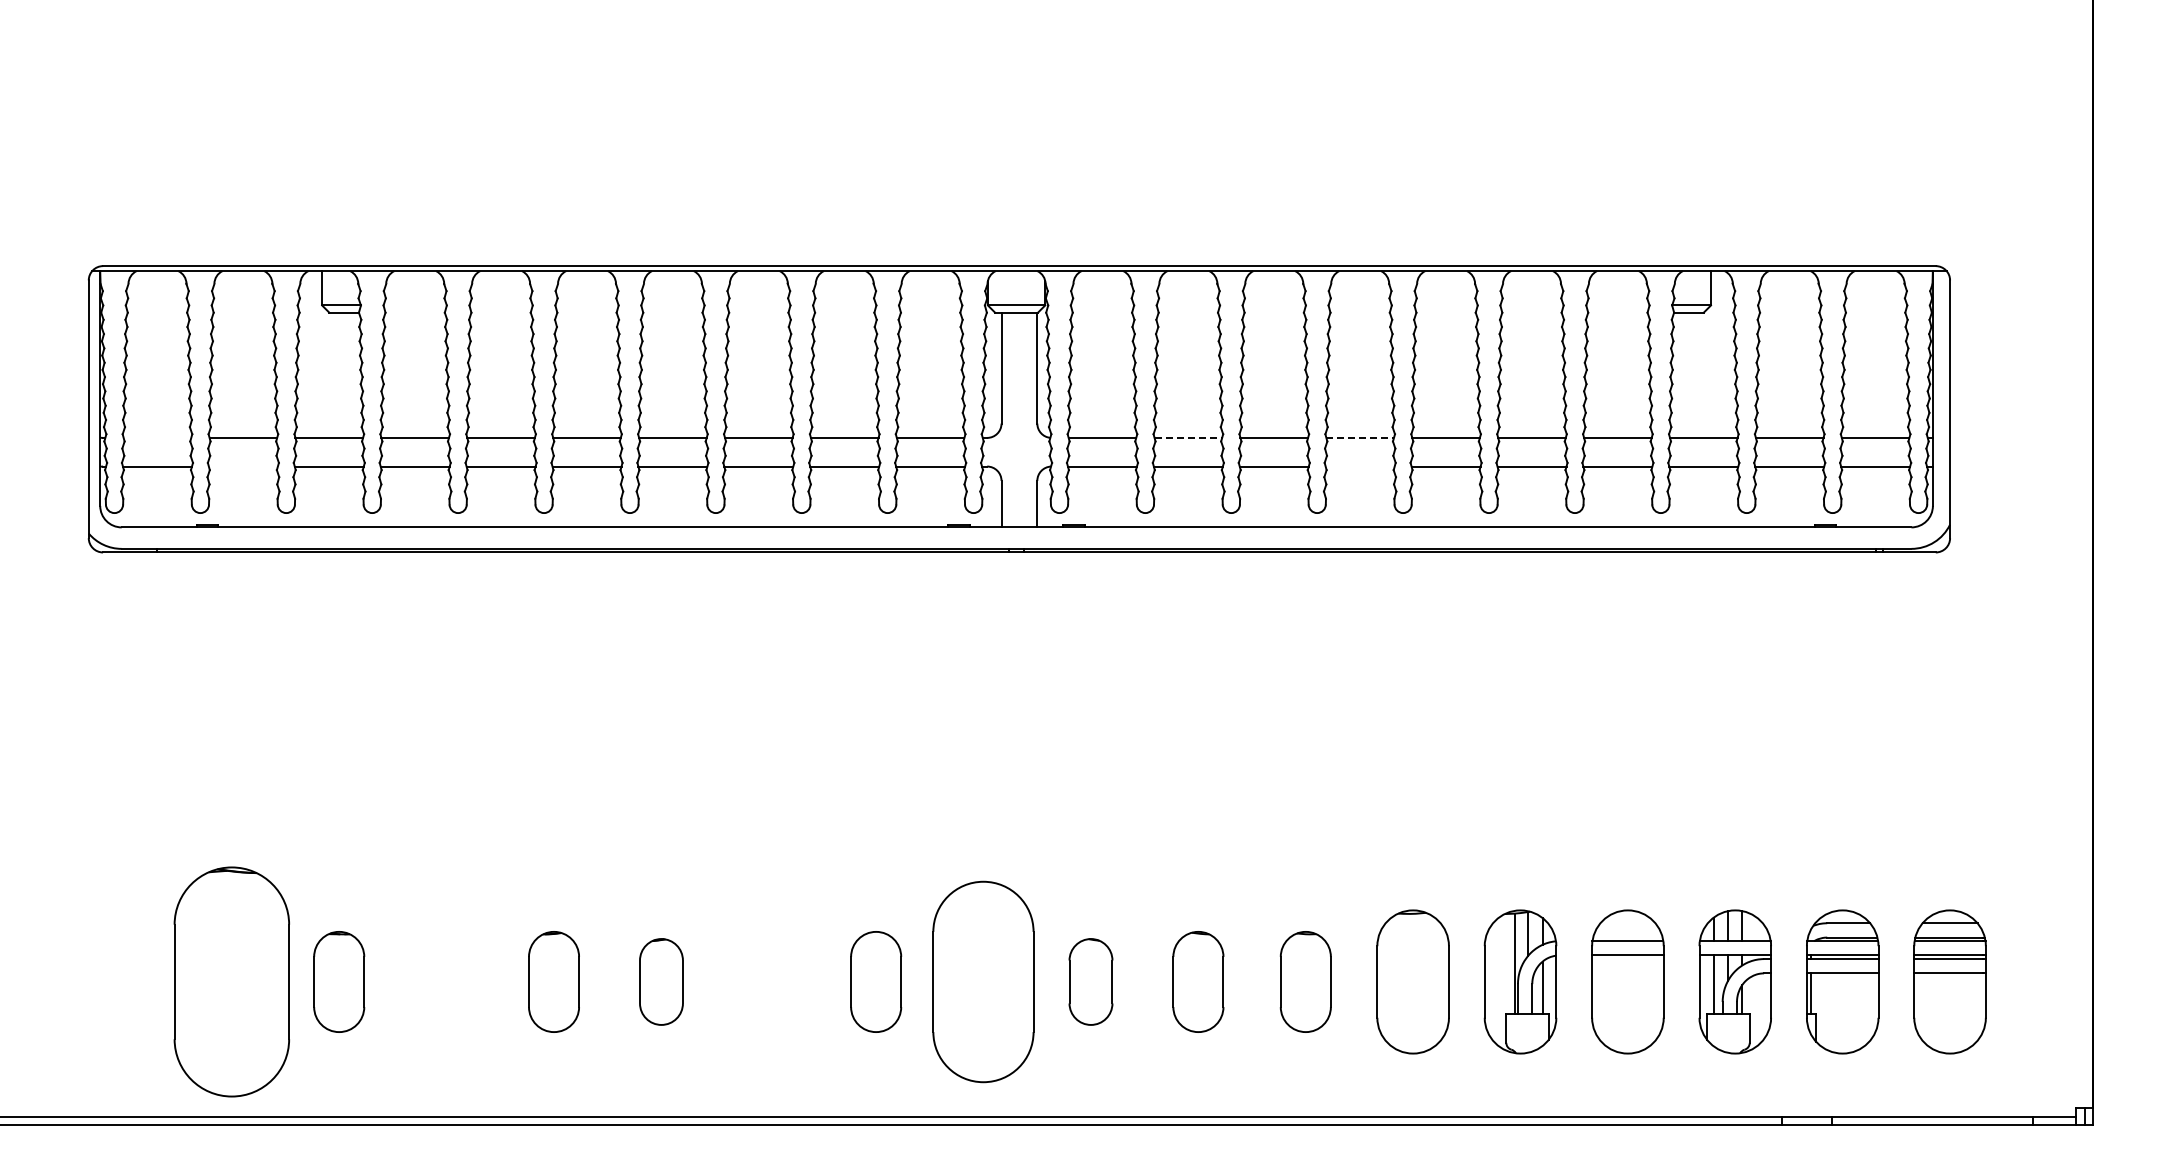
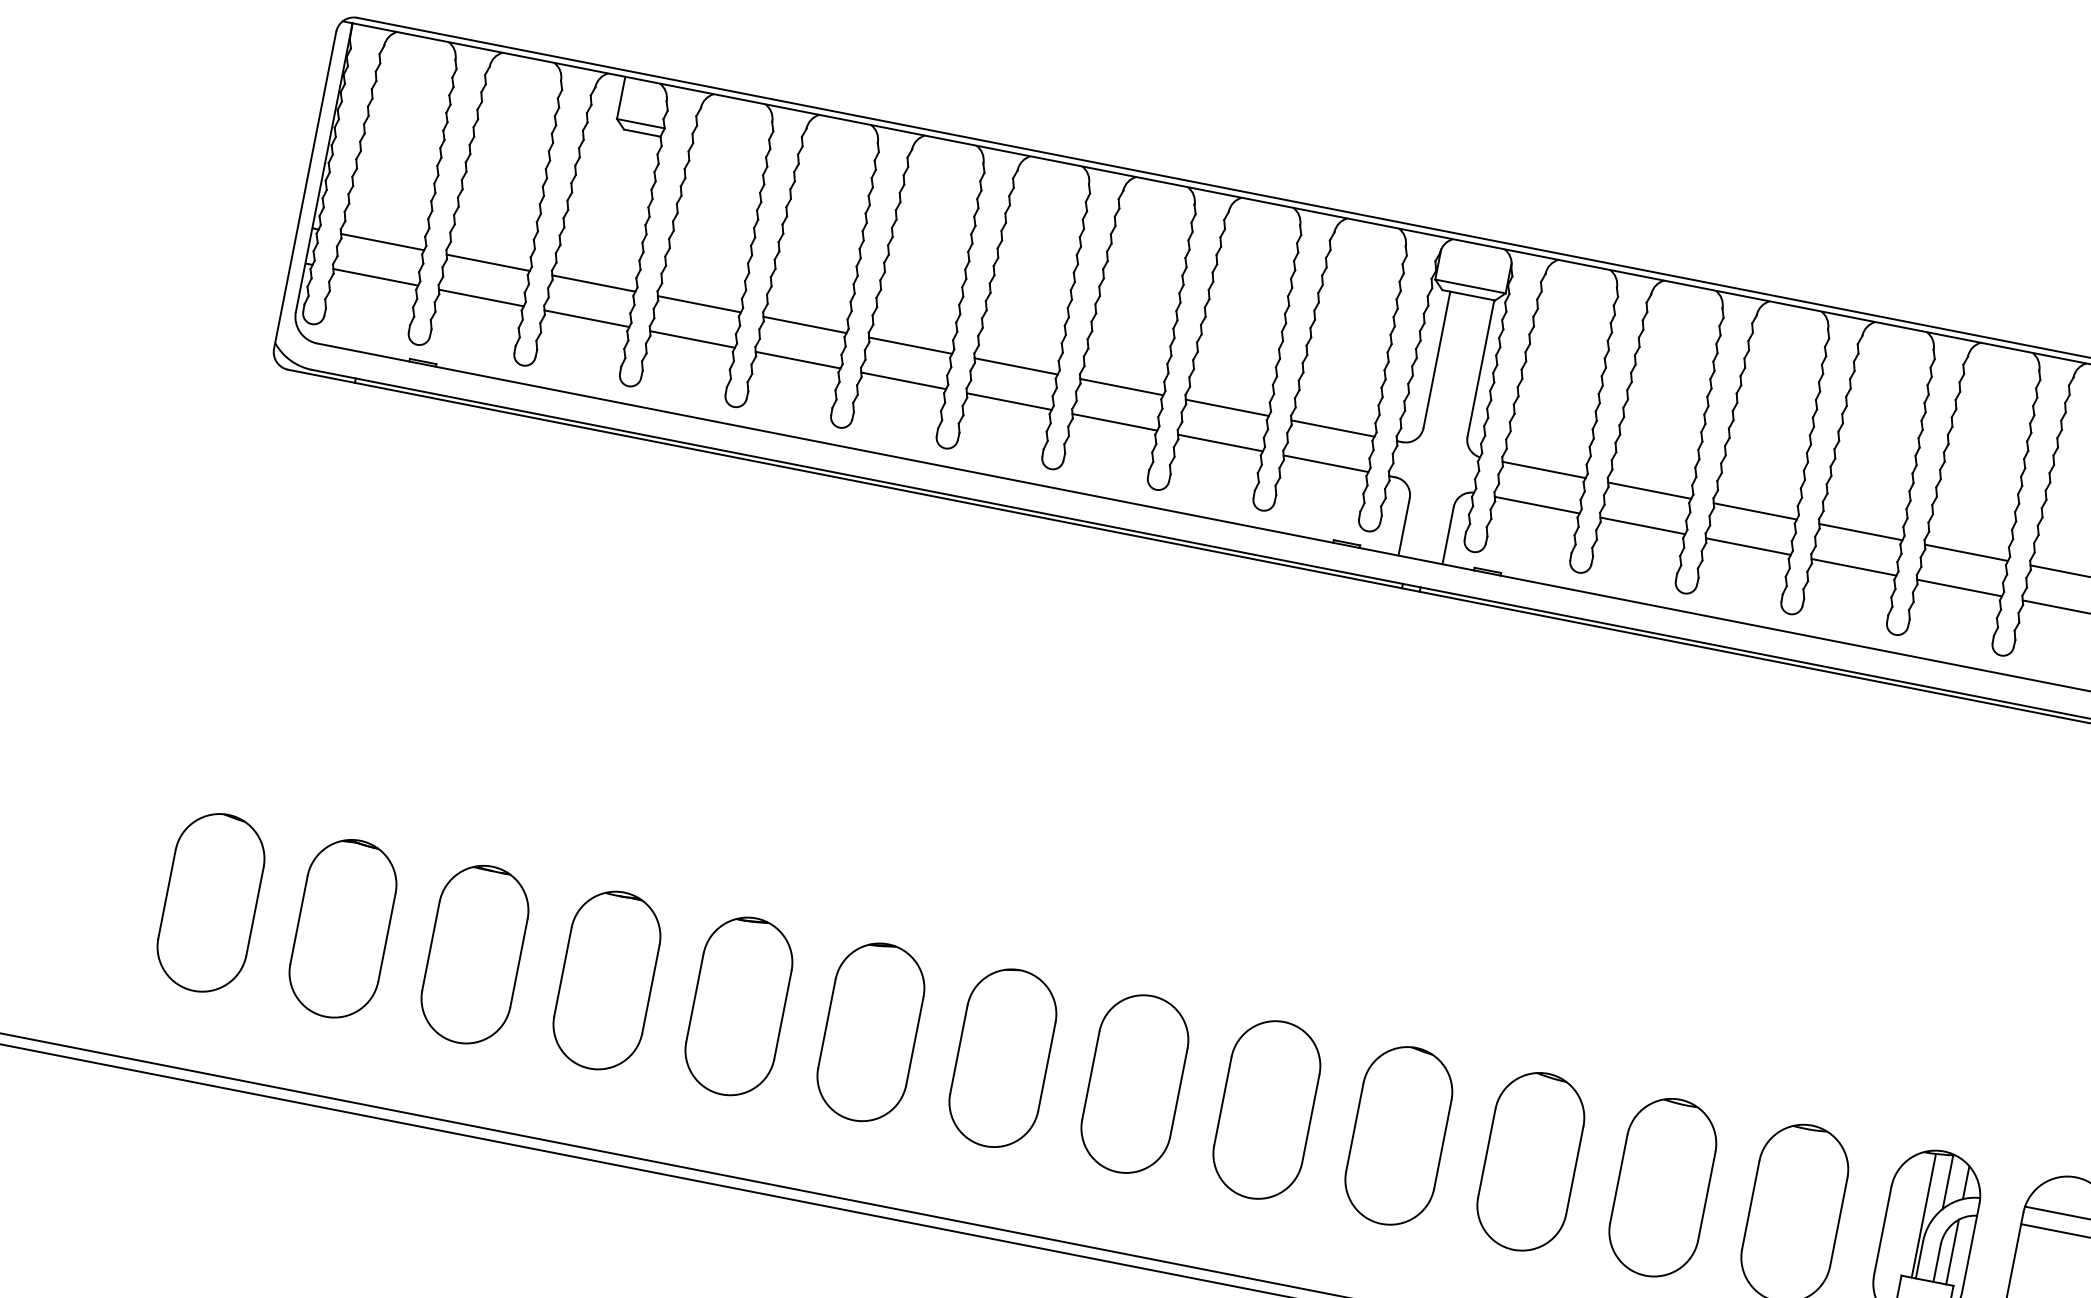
line: (157, 437) -> (382, 241), added
line: (1188, 437) -> (1649, 490), dashed -> solid
line: (1360, 437) -> (1861, 531), dashed -> solid
line: (242, 466) -> (480, 297), added
line: (1359, 466) -> (1853, 567), added
part: (124, 981) -> (211, 902), added
part: (231, 981) -> (342, 928), size x0.62
part: (338, 981) -> (474, 953), size x1.43
part: (446, 981) -> (606, 979), added
part: (553, 981) -> (738, 1005), size x1.43
part: (661, 981) -> (871, 1031), size x1.67
part: (768, 981) -> (1002, 1057), added
part: (875, 981) -> (1134, 1083), size x1.43
part: (983, 981) -> (1266, 1109), size x0.71
part: (1090, 981) -> (1398, 1135), size x1.67
part: (1198, 981) -> (1531, 1161), size x1.43
part: (1305, 981) -> (1662, 1187), size x1.43

